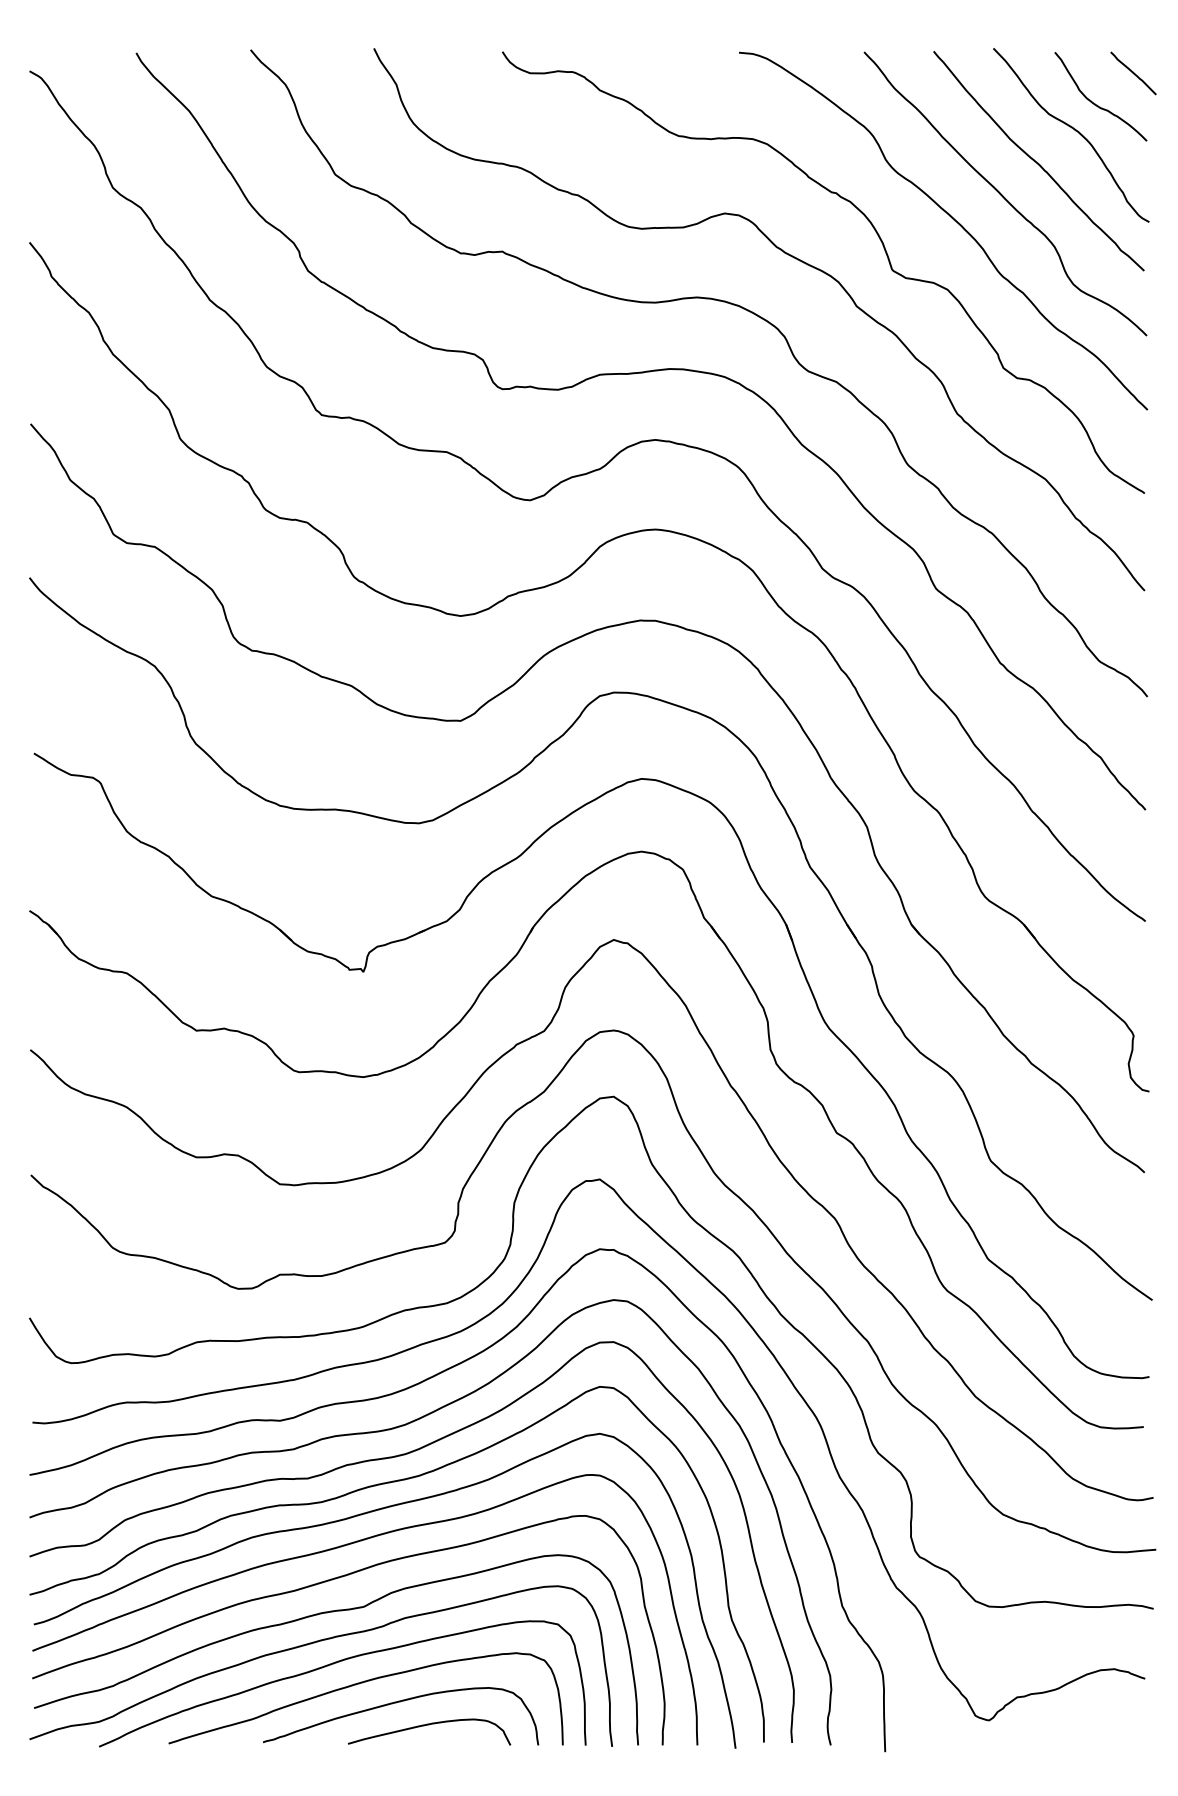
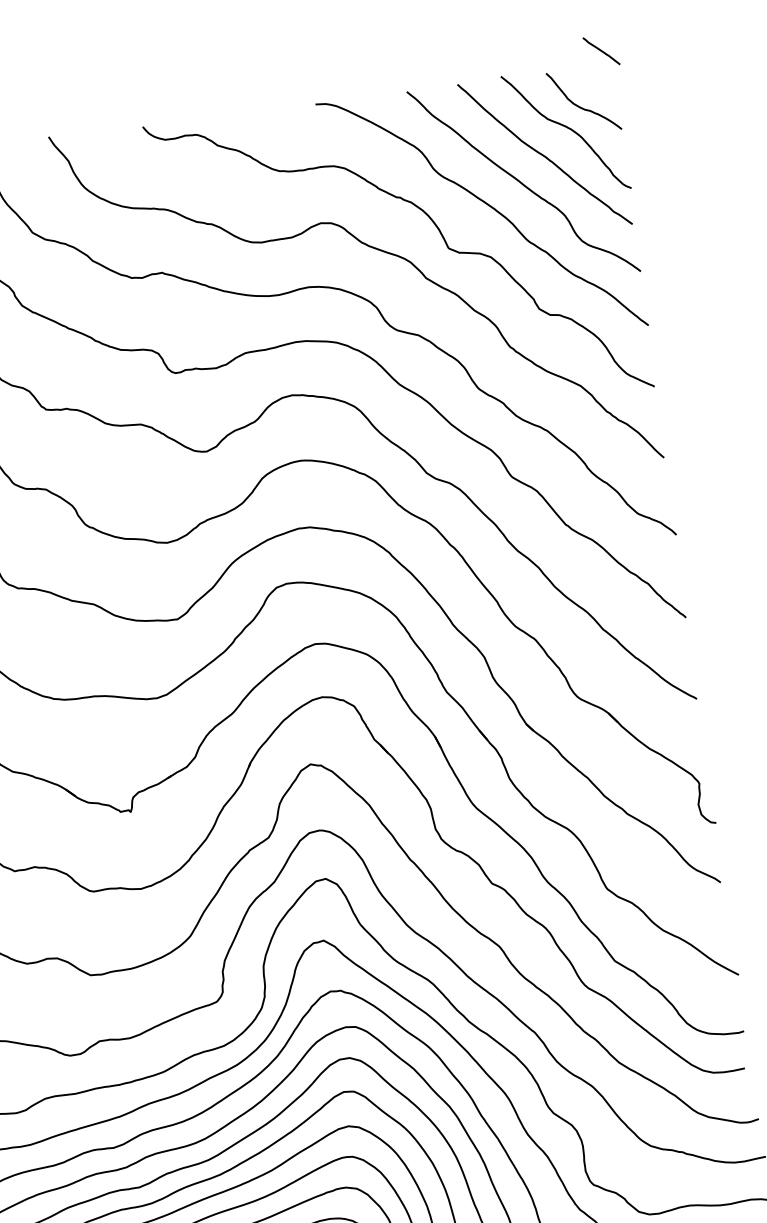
line: (1133, 73) -> (601, 51), moved

